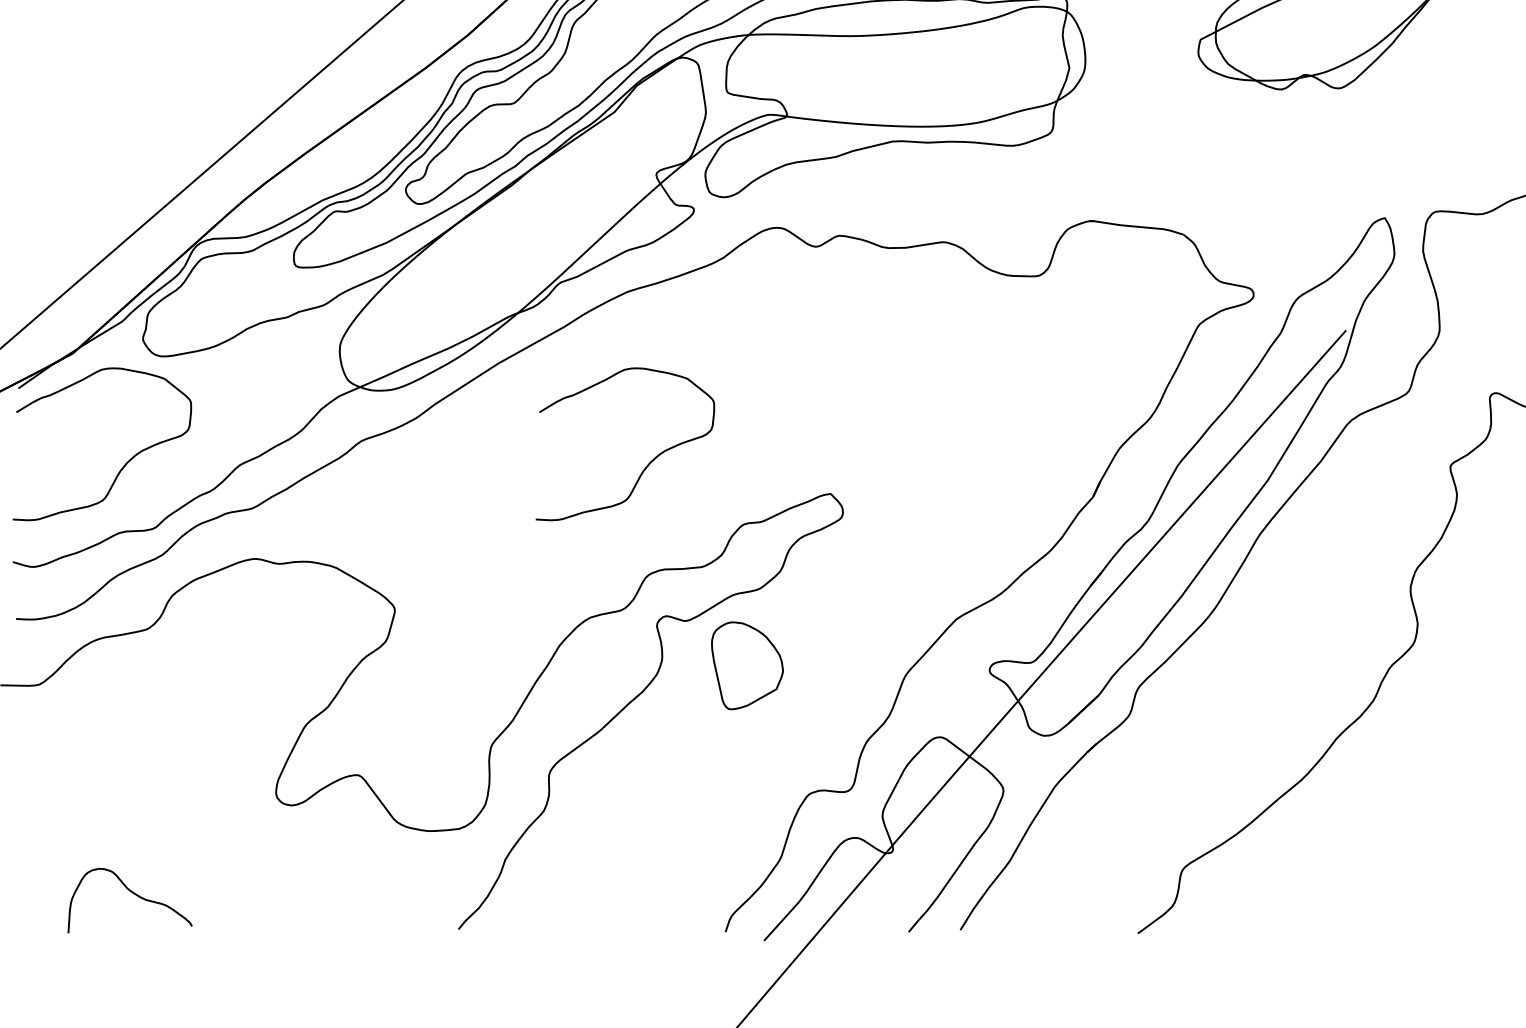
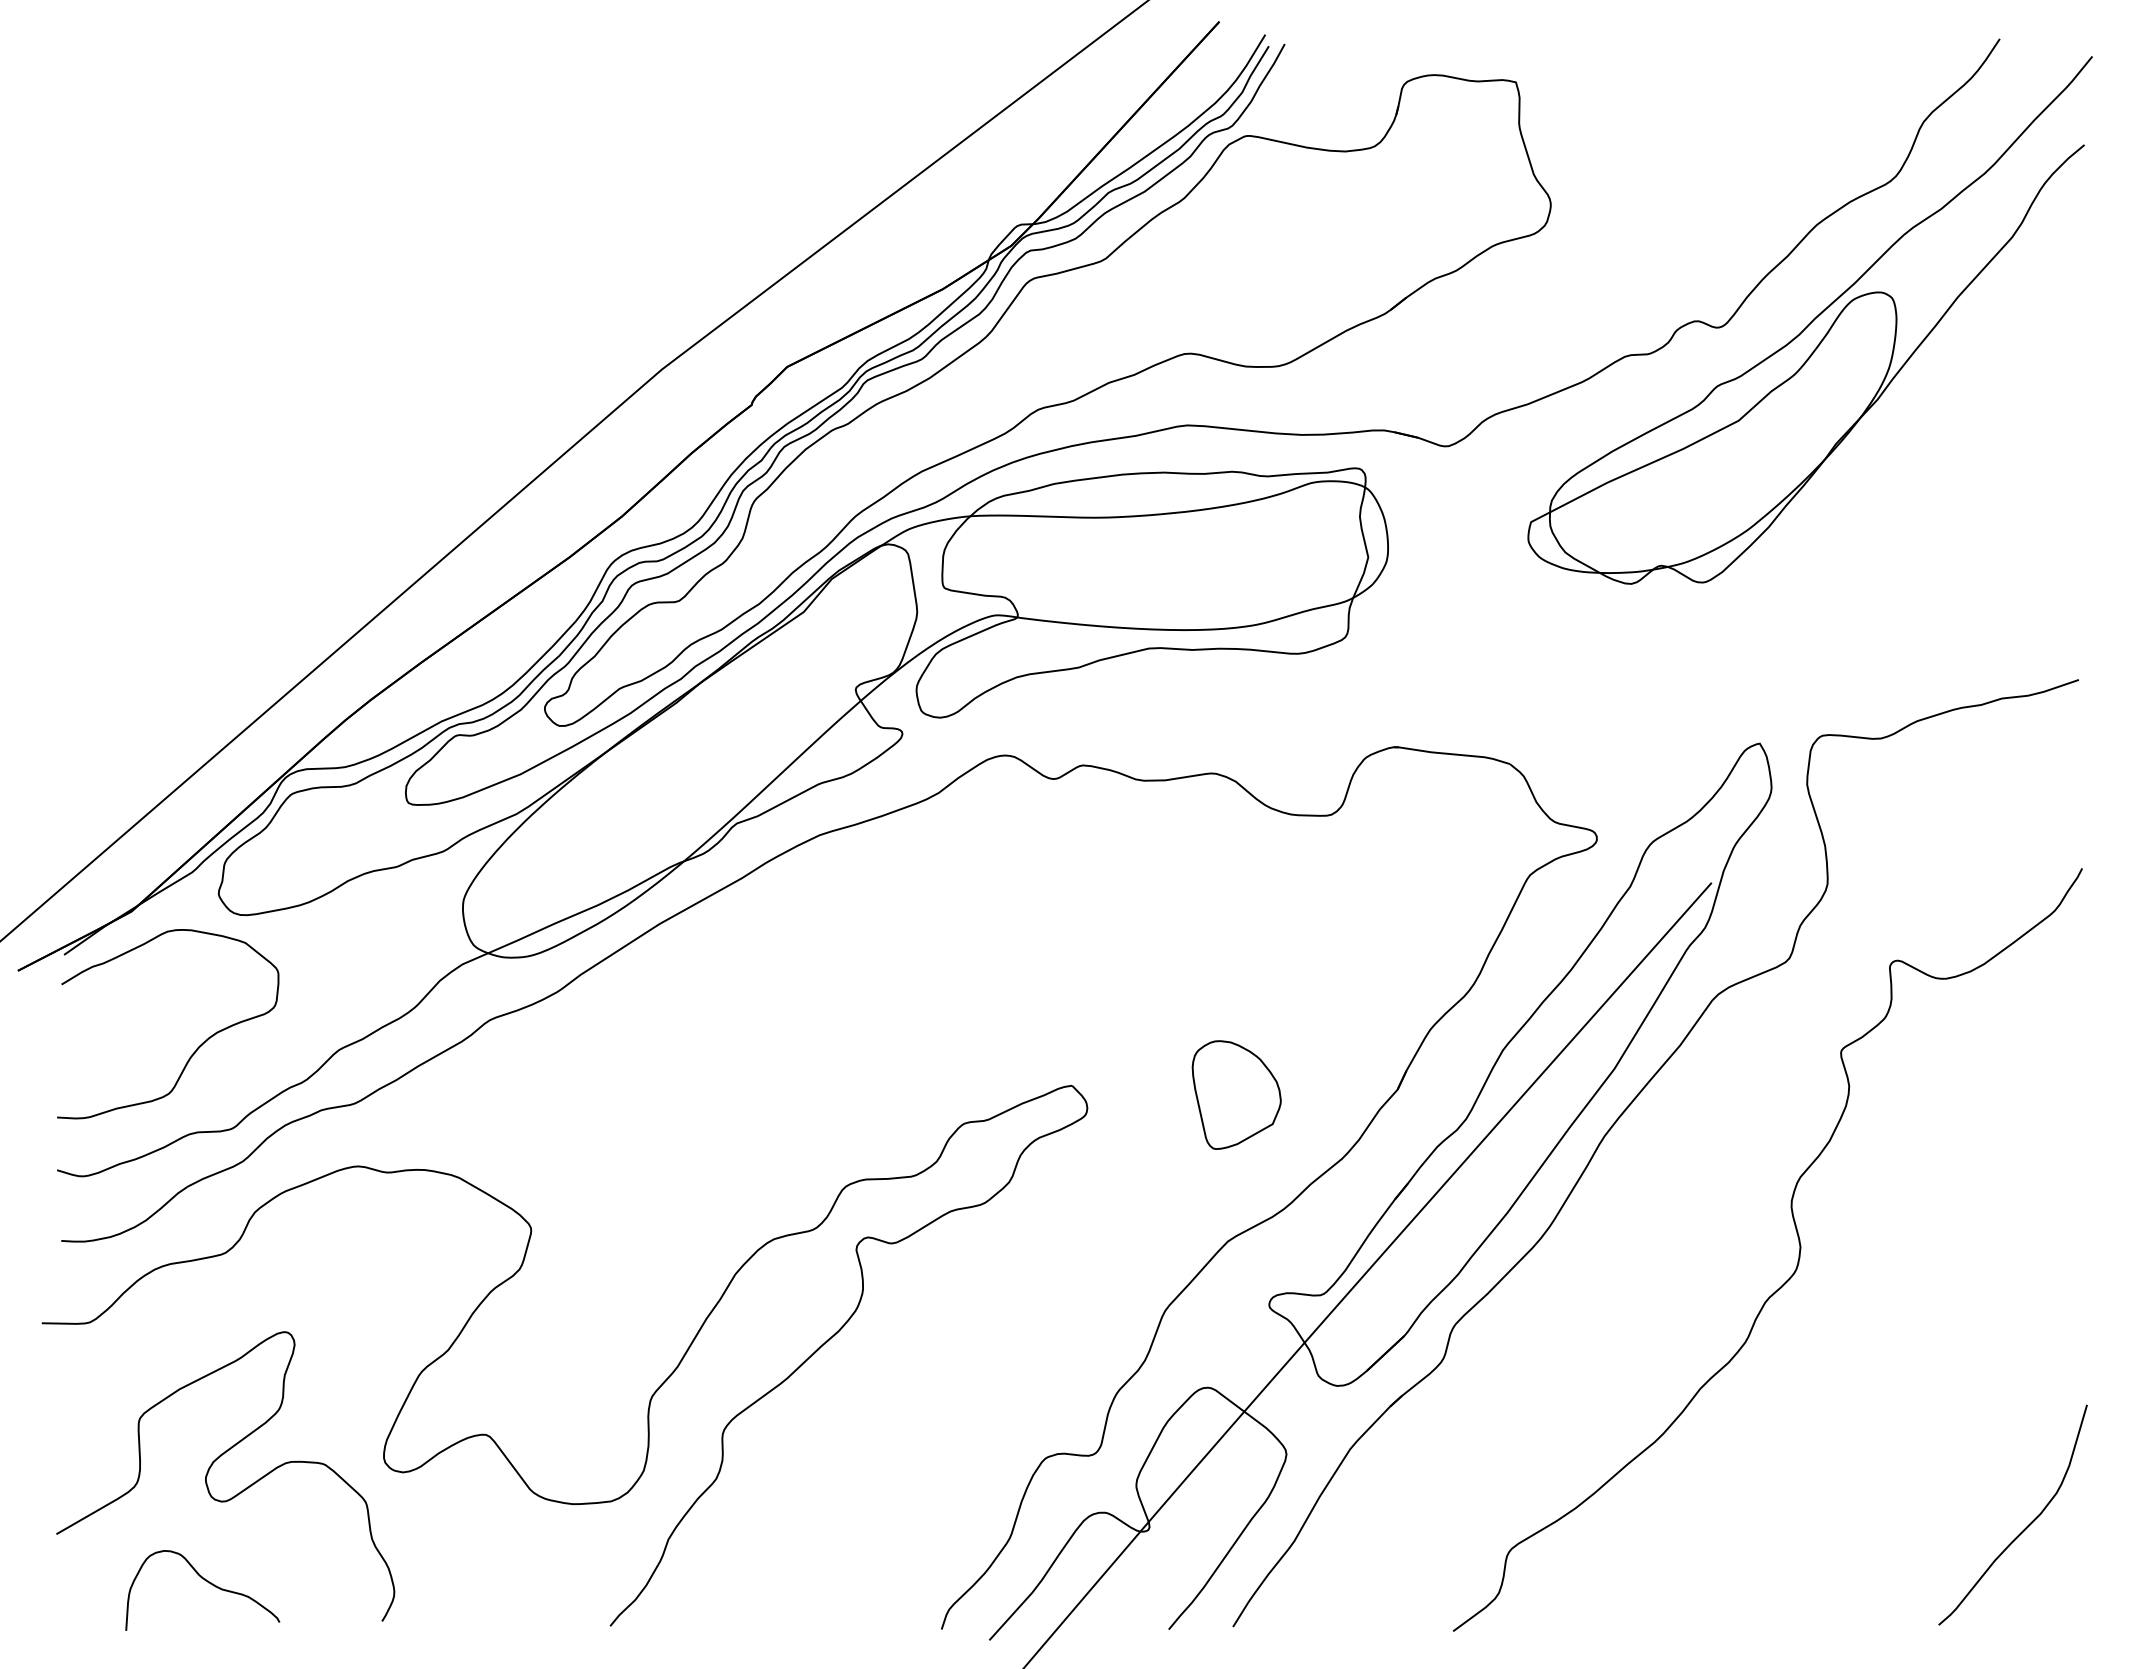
curve: (648, 463) -> (845, 1048), removed
part: (747, 665) -> (1236, 1094), moved
curve: (137, 801) -> (211, 1467), added

